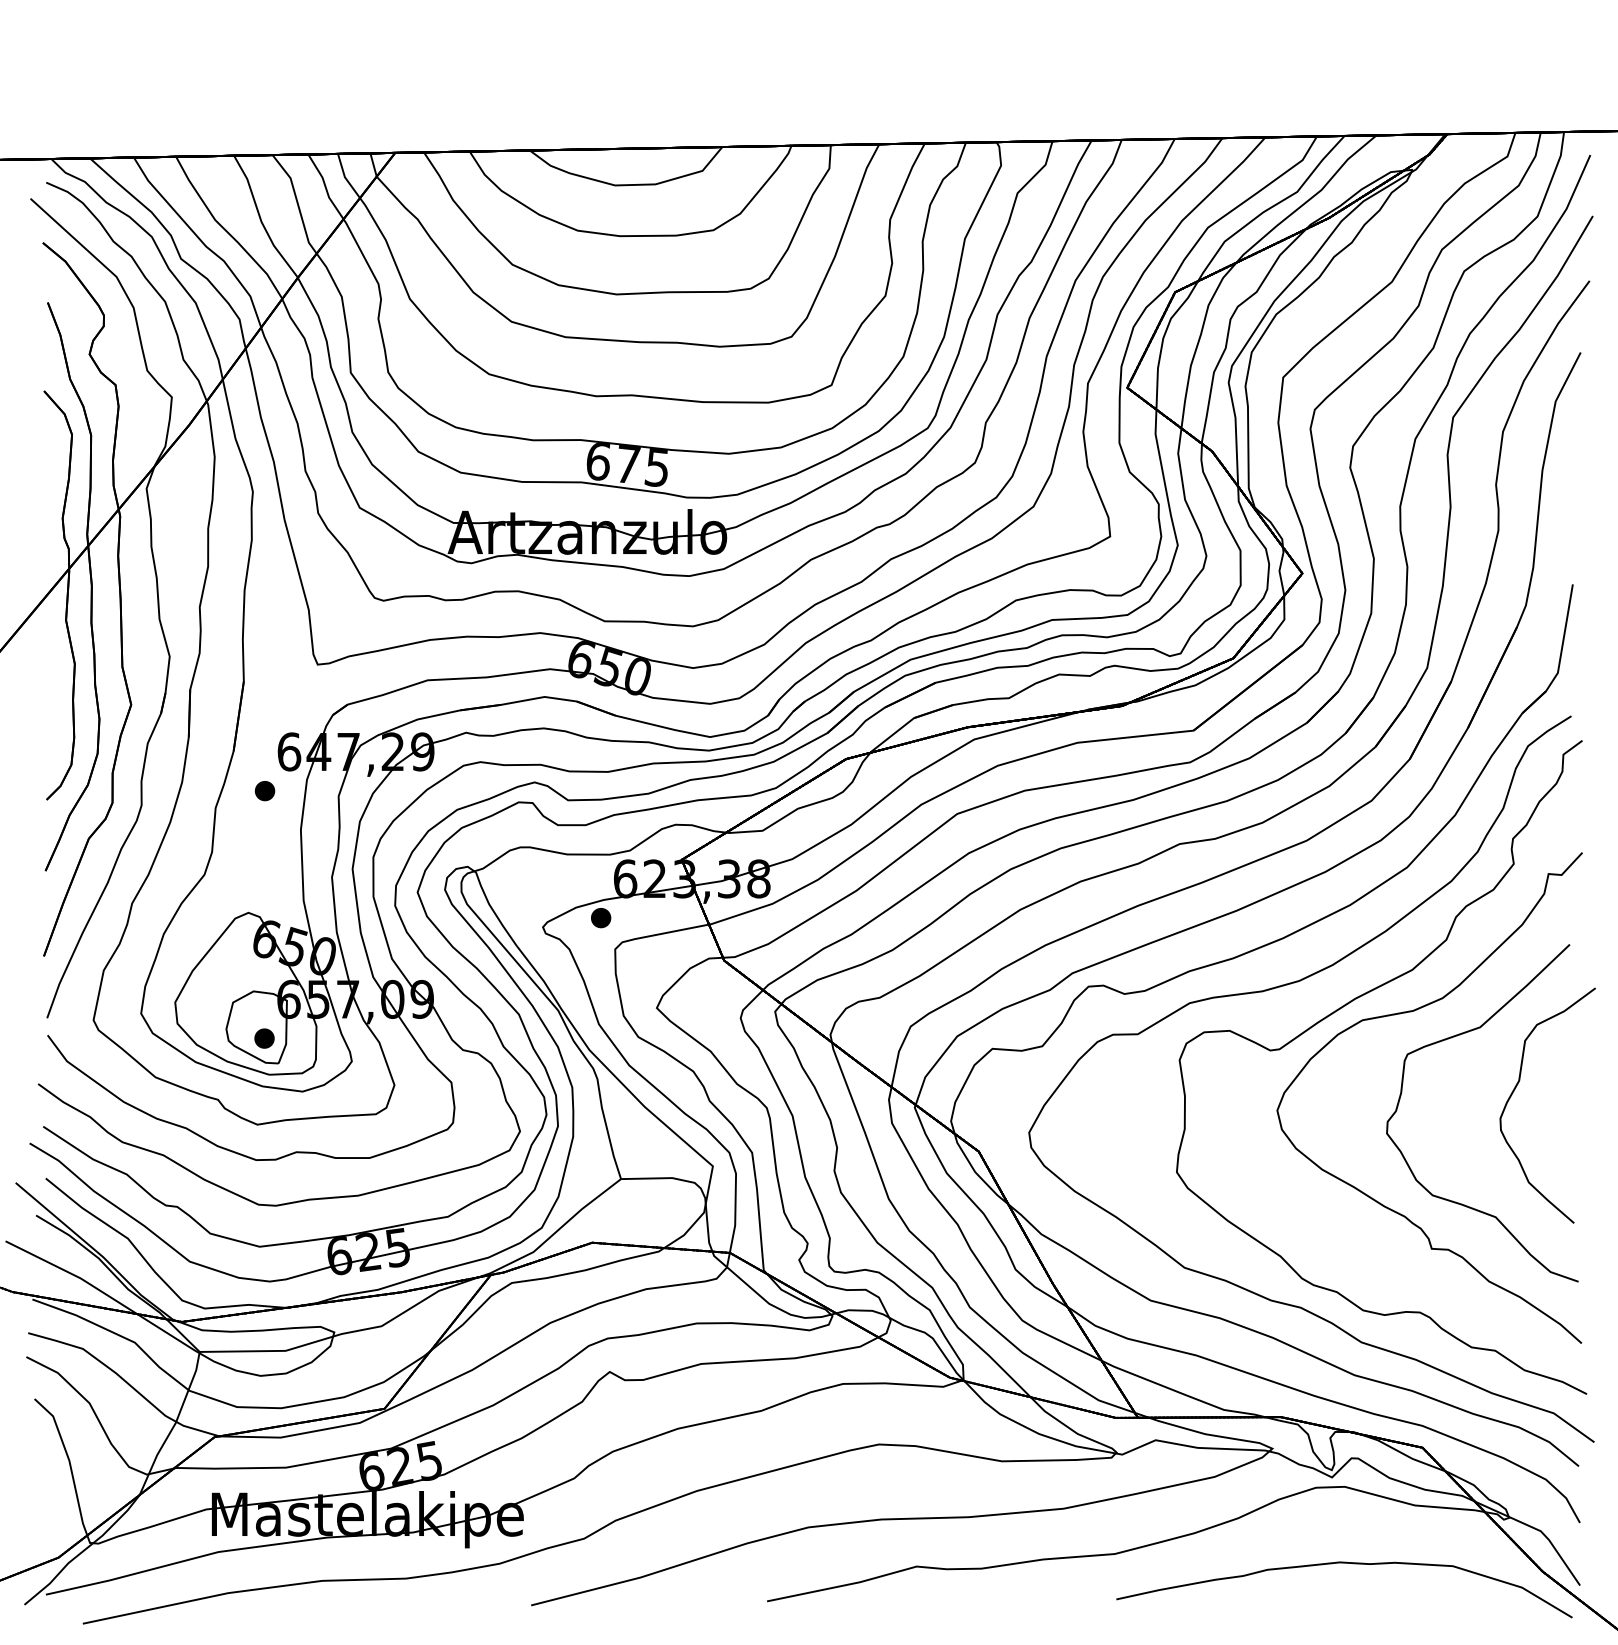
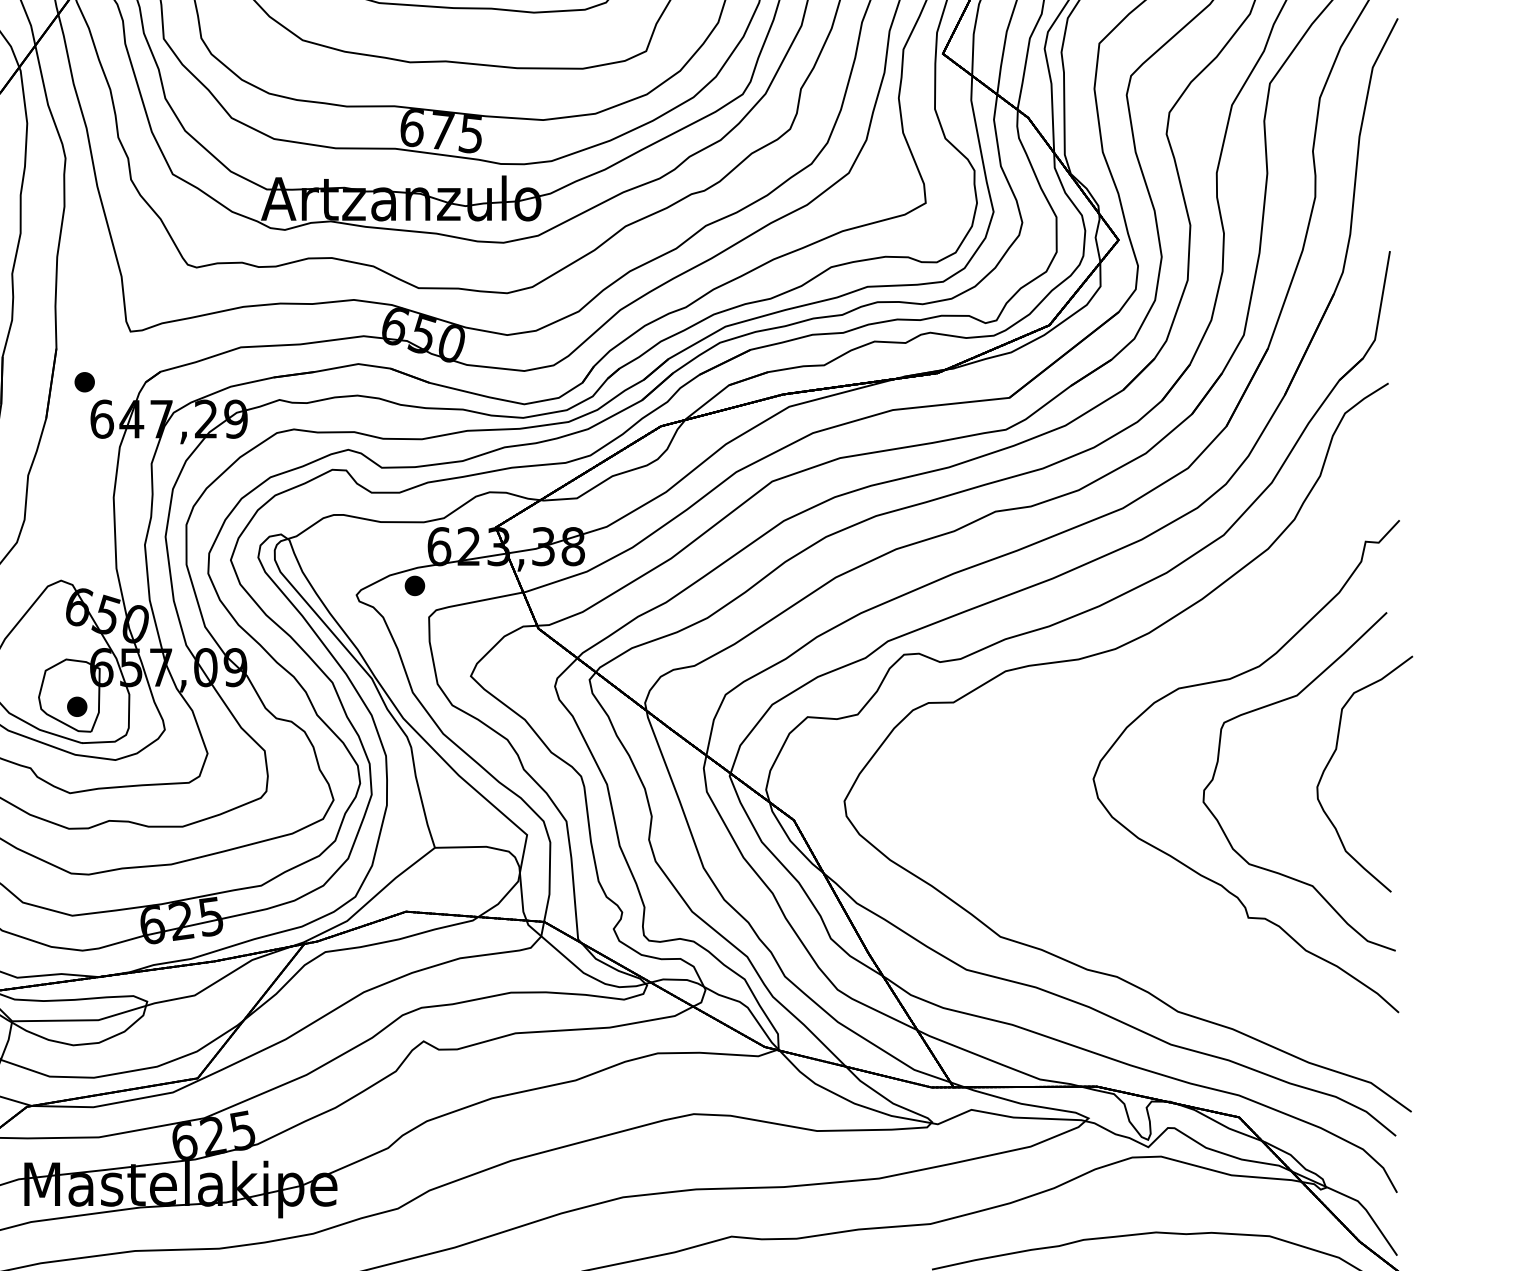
part: (264, 791) -> (84, 382), moved
part: (1342, 1008) -> (1158, 676), removed

